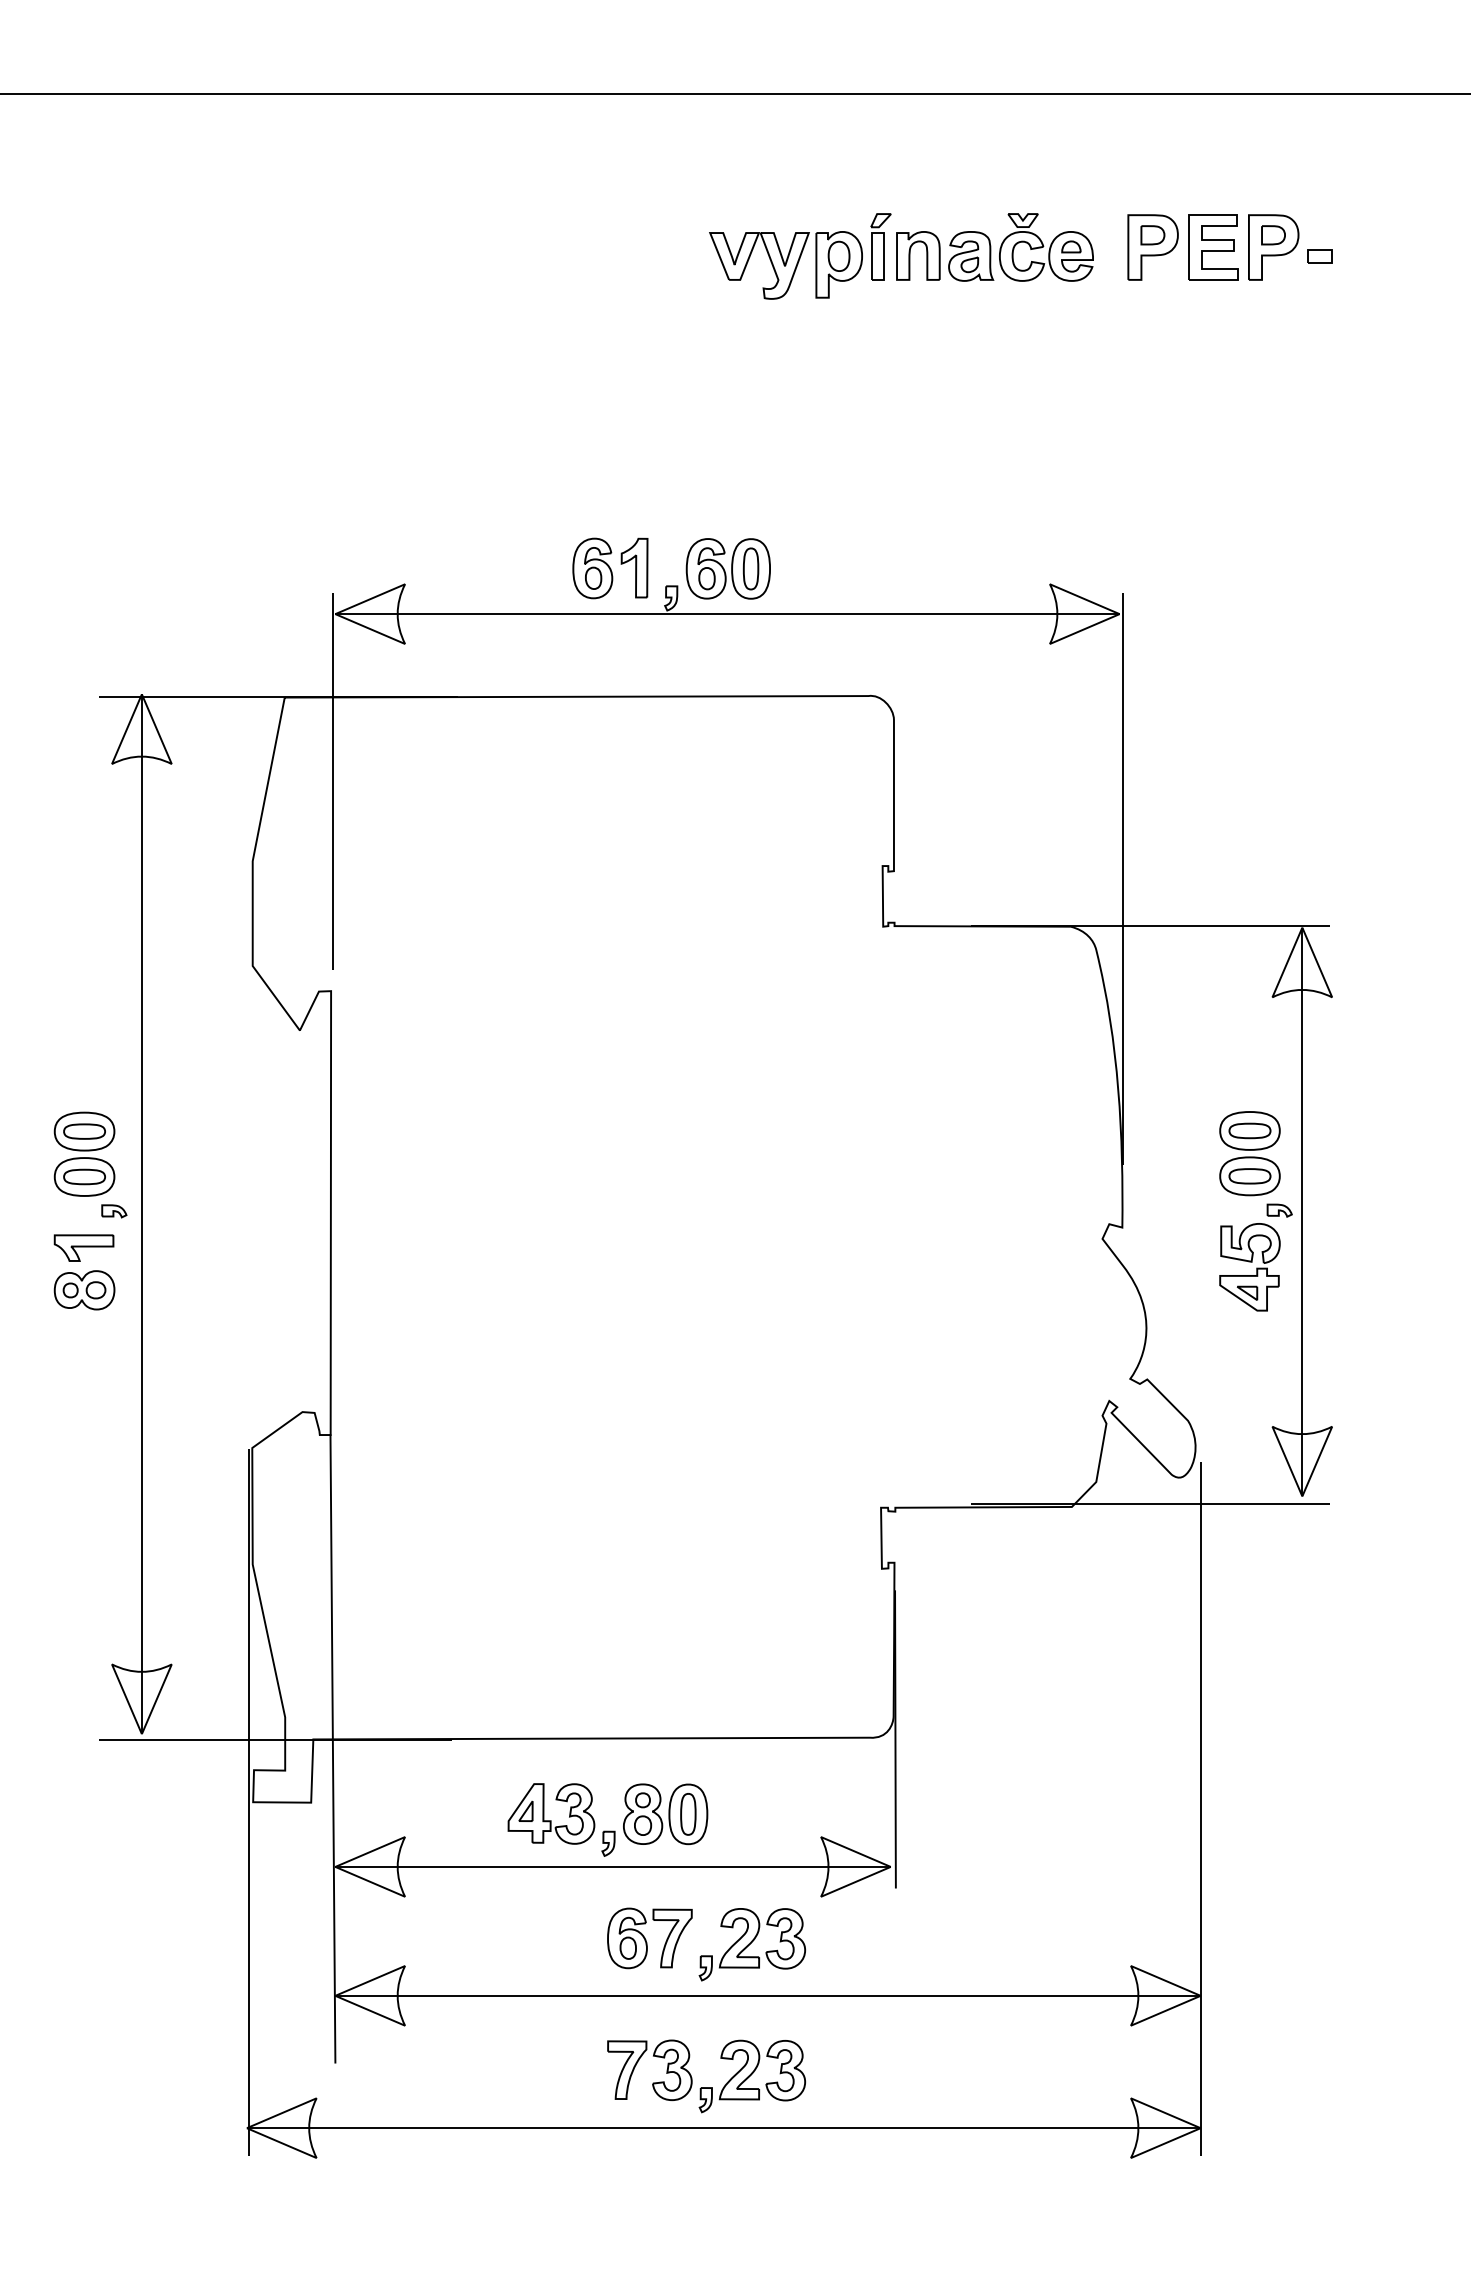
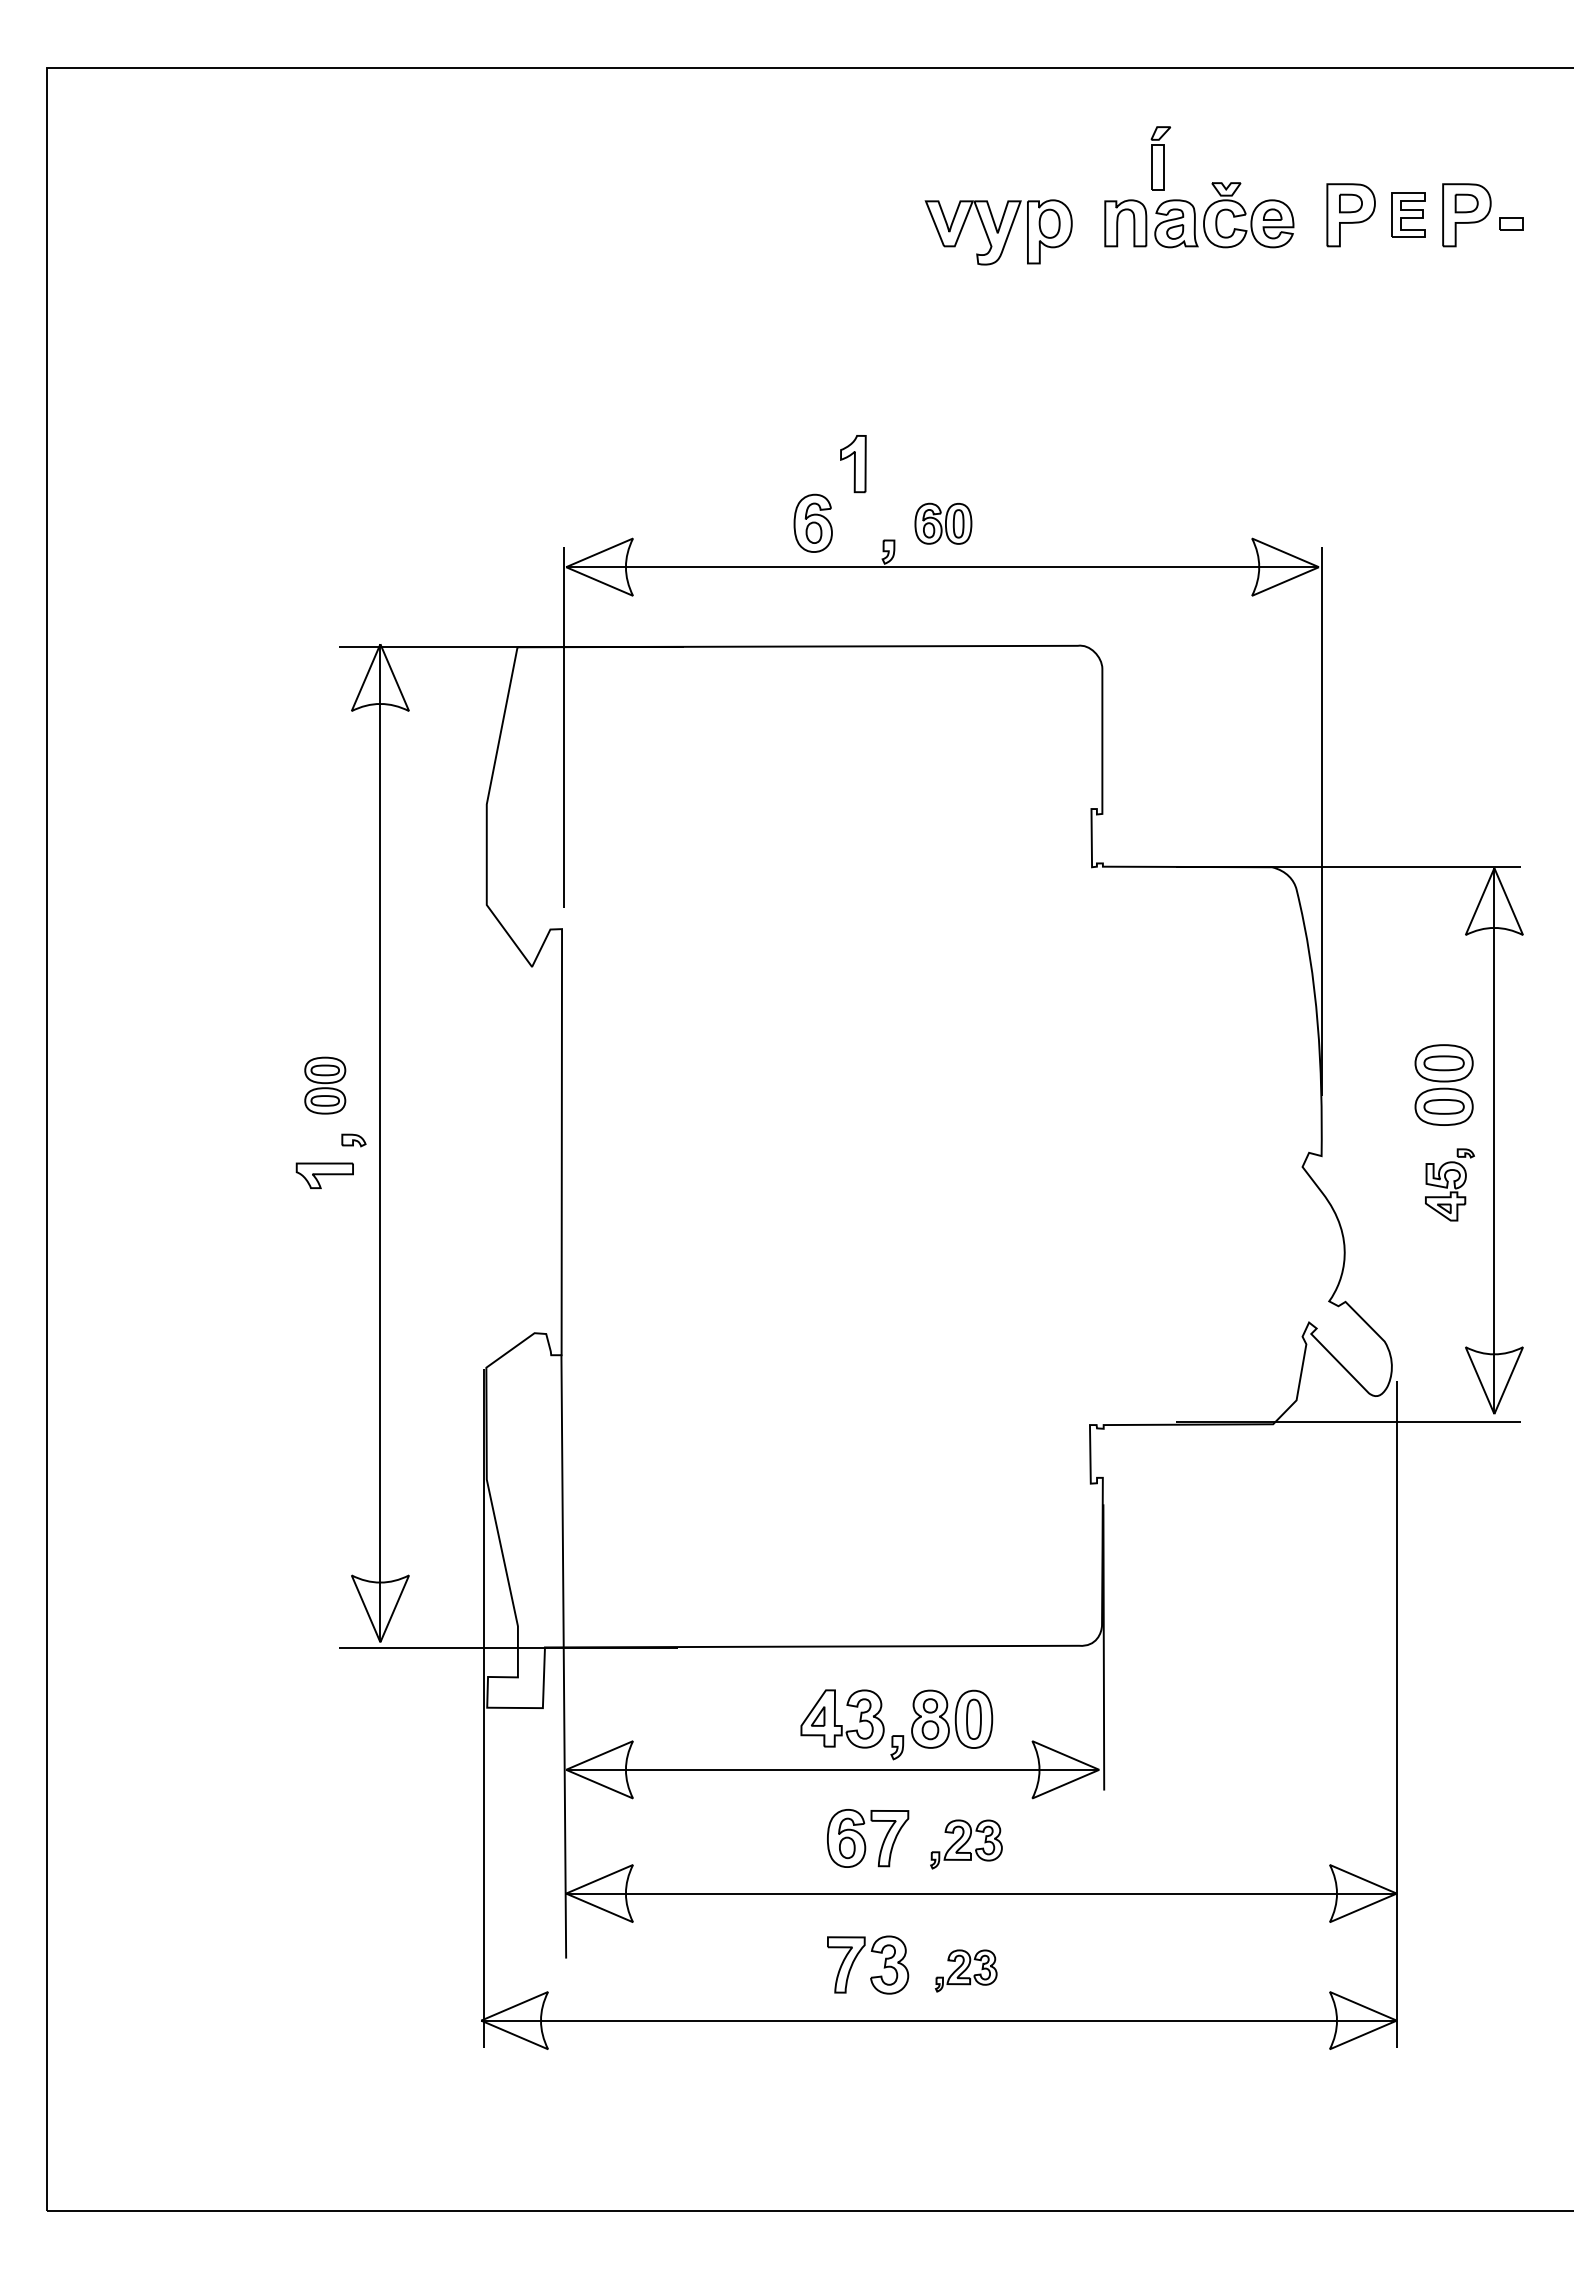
part: (880, 246) -> (1160, 158), moved
part: (1212, 246) -> (1408, 214), size x0.7
part: (634, 568) -> (853, 464), moved
part: (728, 568) -> (943, 523), size x0.7
part: (83, 1154) -> (324, 1085), size x0.7
part: (1255, 1257) -> (1449, 1184), size x0.7
part: (83, 1290) -> (324, 1216), removed
part: (607, 1831) -> (896, 1735), moved
part: (752, 1944) -> (966, 1844), size x0.7
part: (751, 2075) -> (965, 1970), size x0.6

